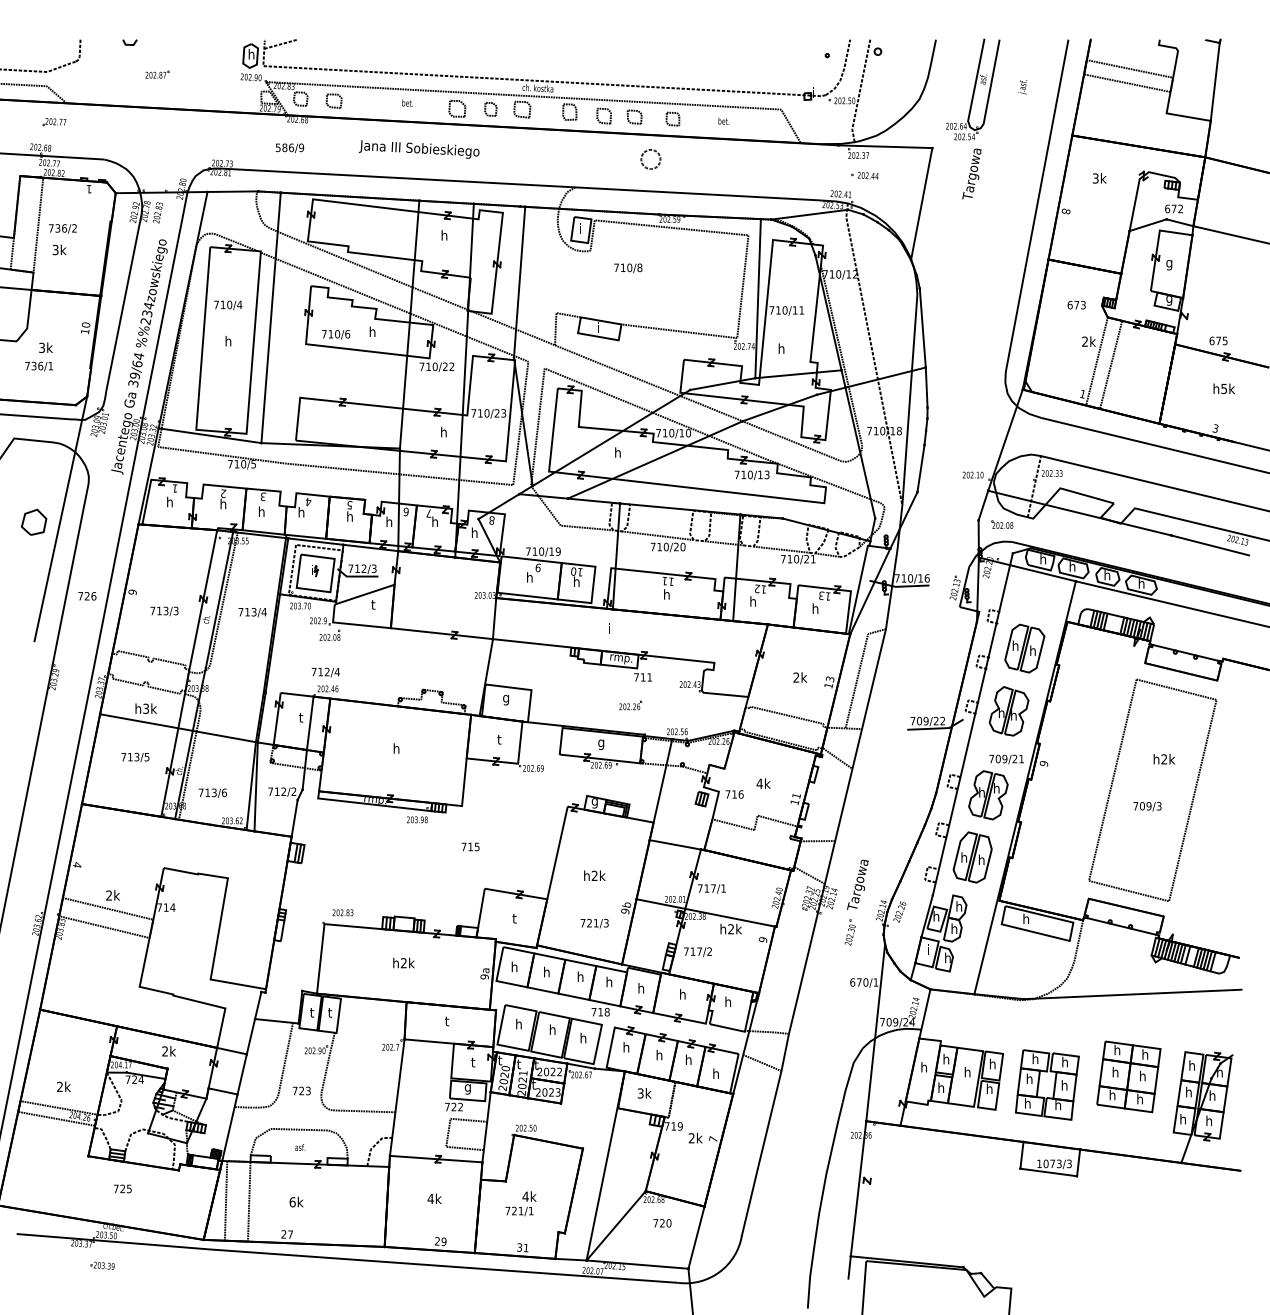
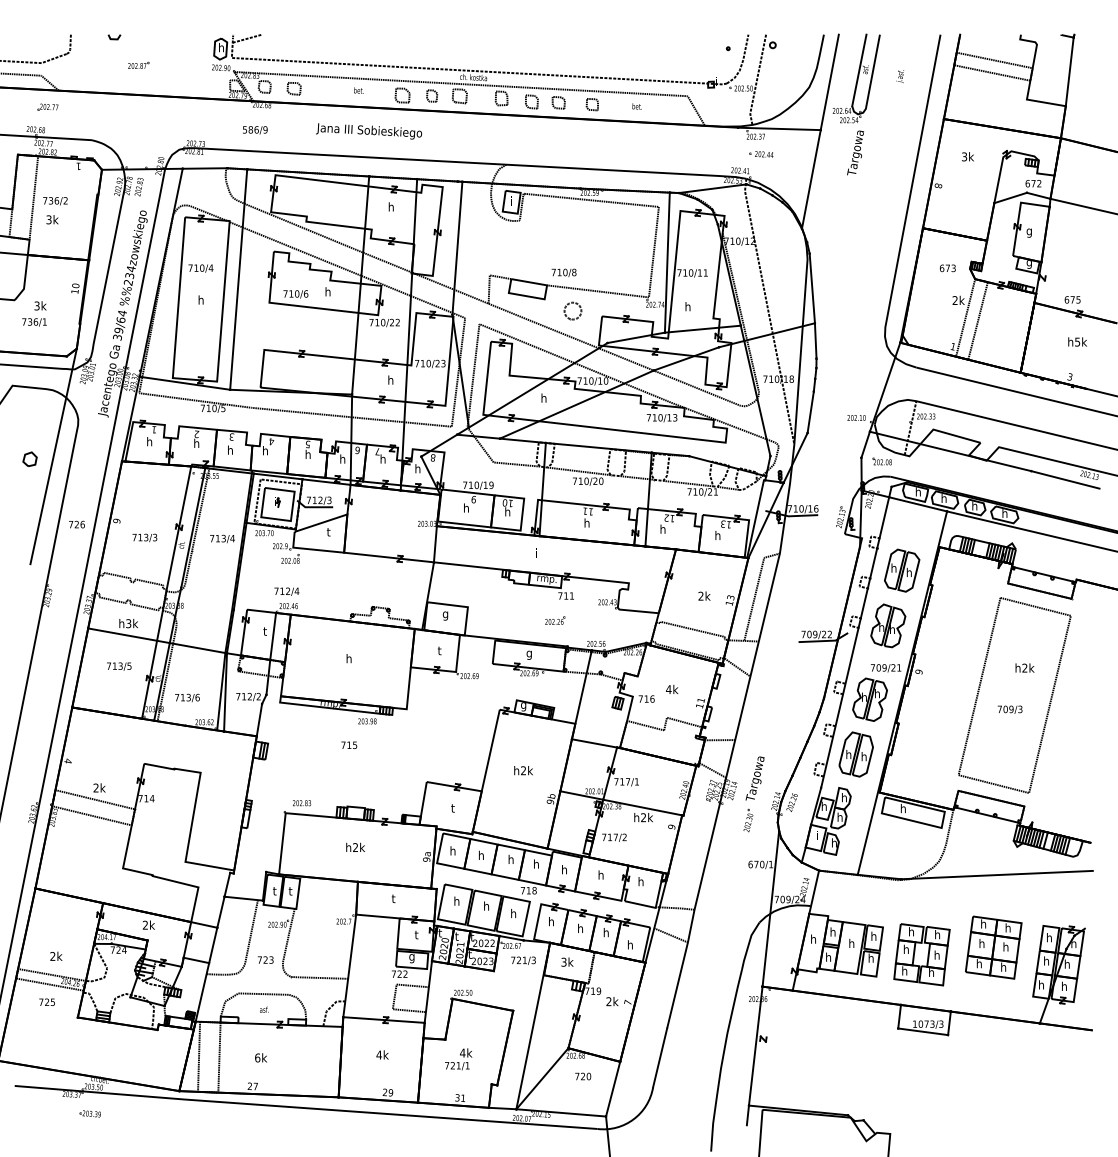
line: (942, 93) -> (829, 82), added
arc: (645, 153) -> (568, 305), moved
text: (627, 267) -> (563, 272), moved
part: (33, 521) -> (29, 458), size x0.62
text: (470, 846) -> (349, 744), moved
text: (594, 923) -> (523, 960), moved
text: (122, 1188) -> (46, 1001), moved

